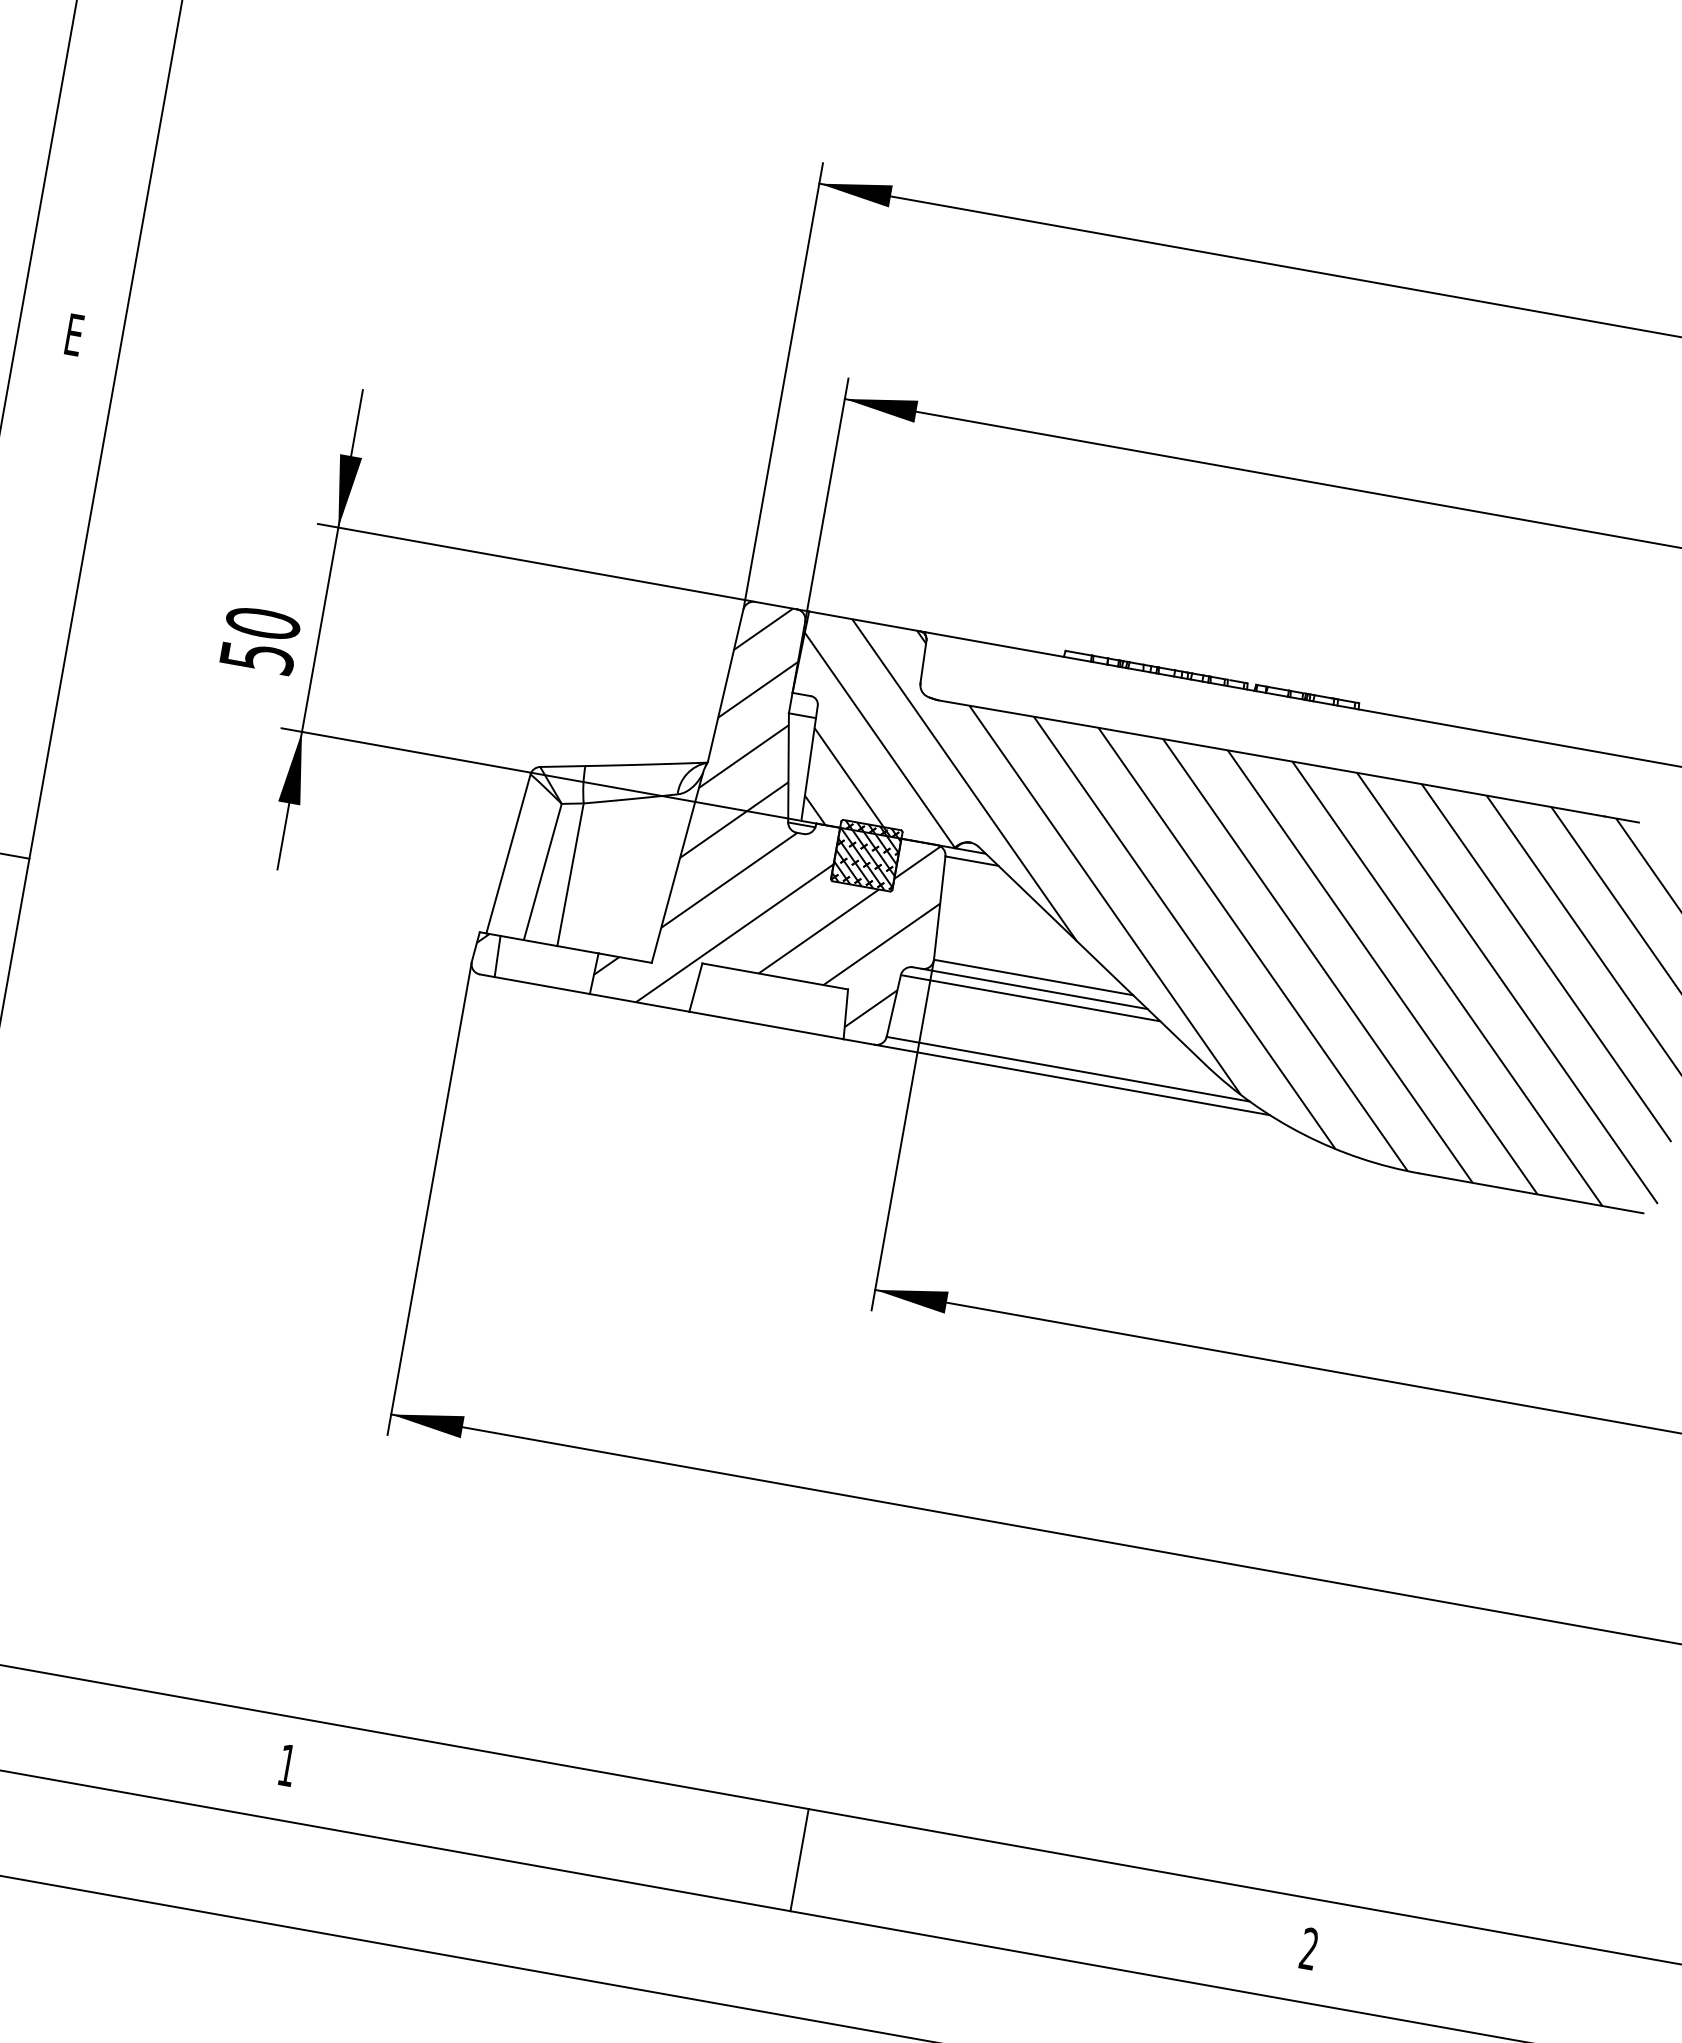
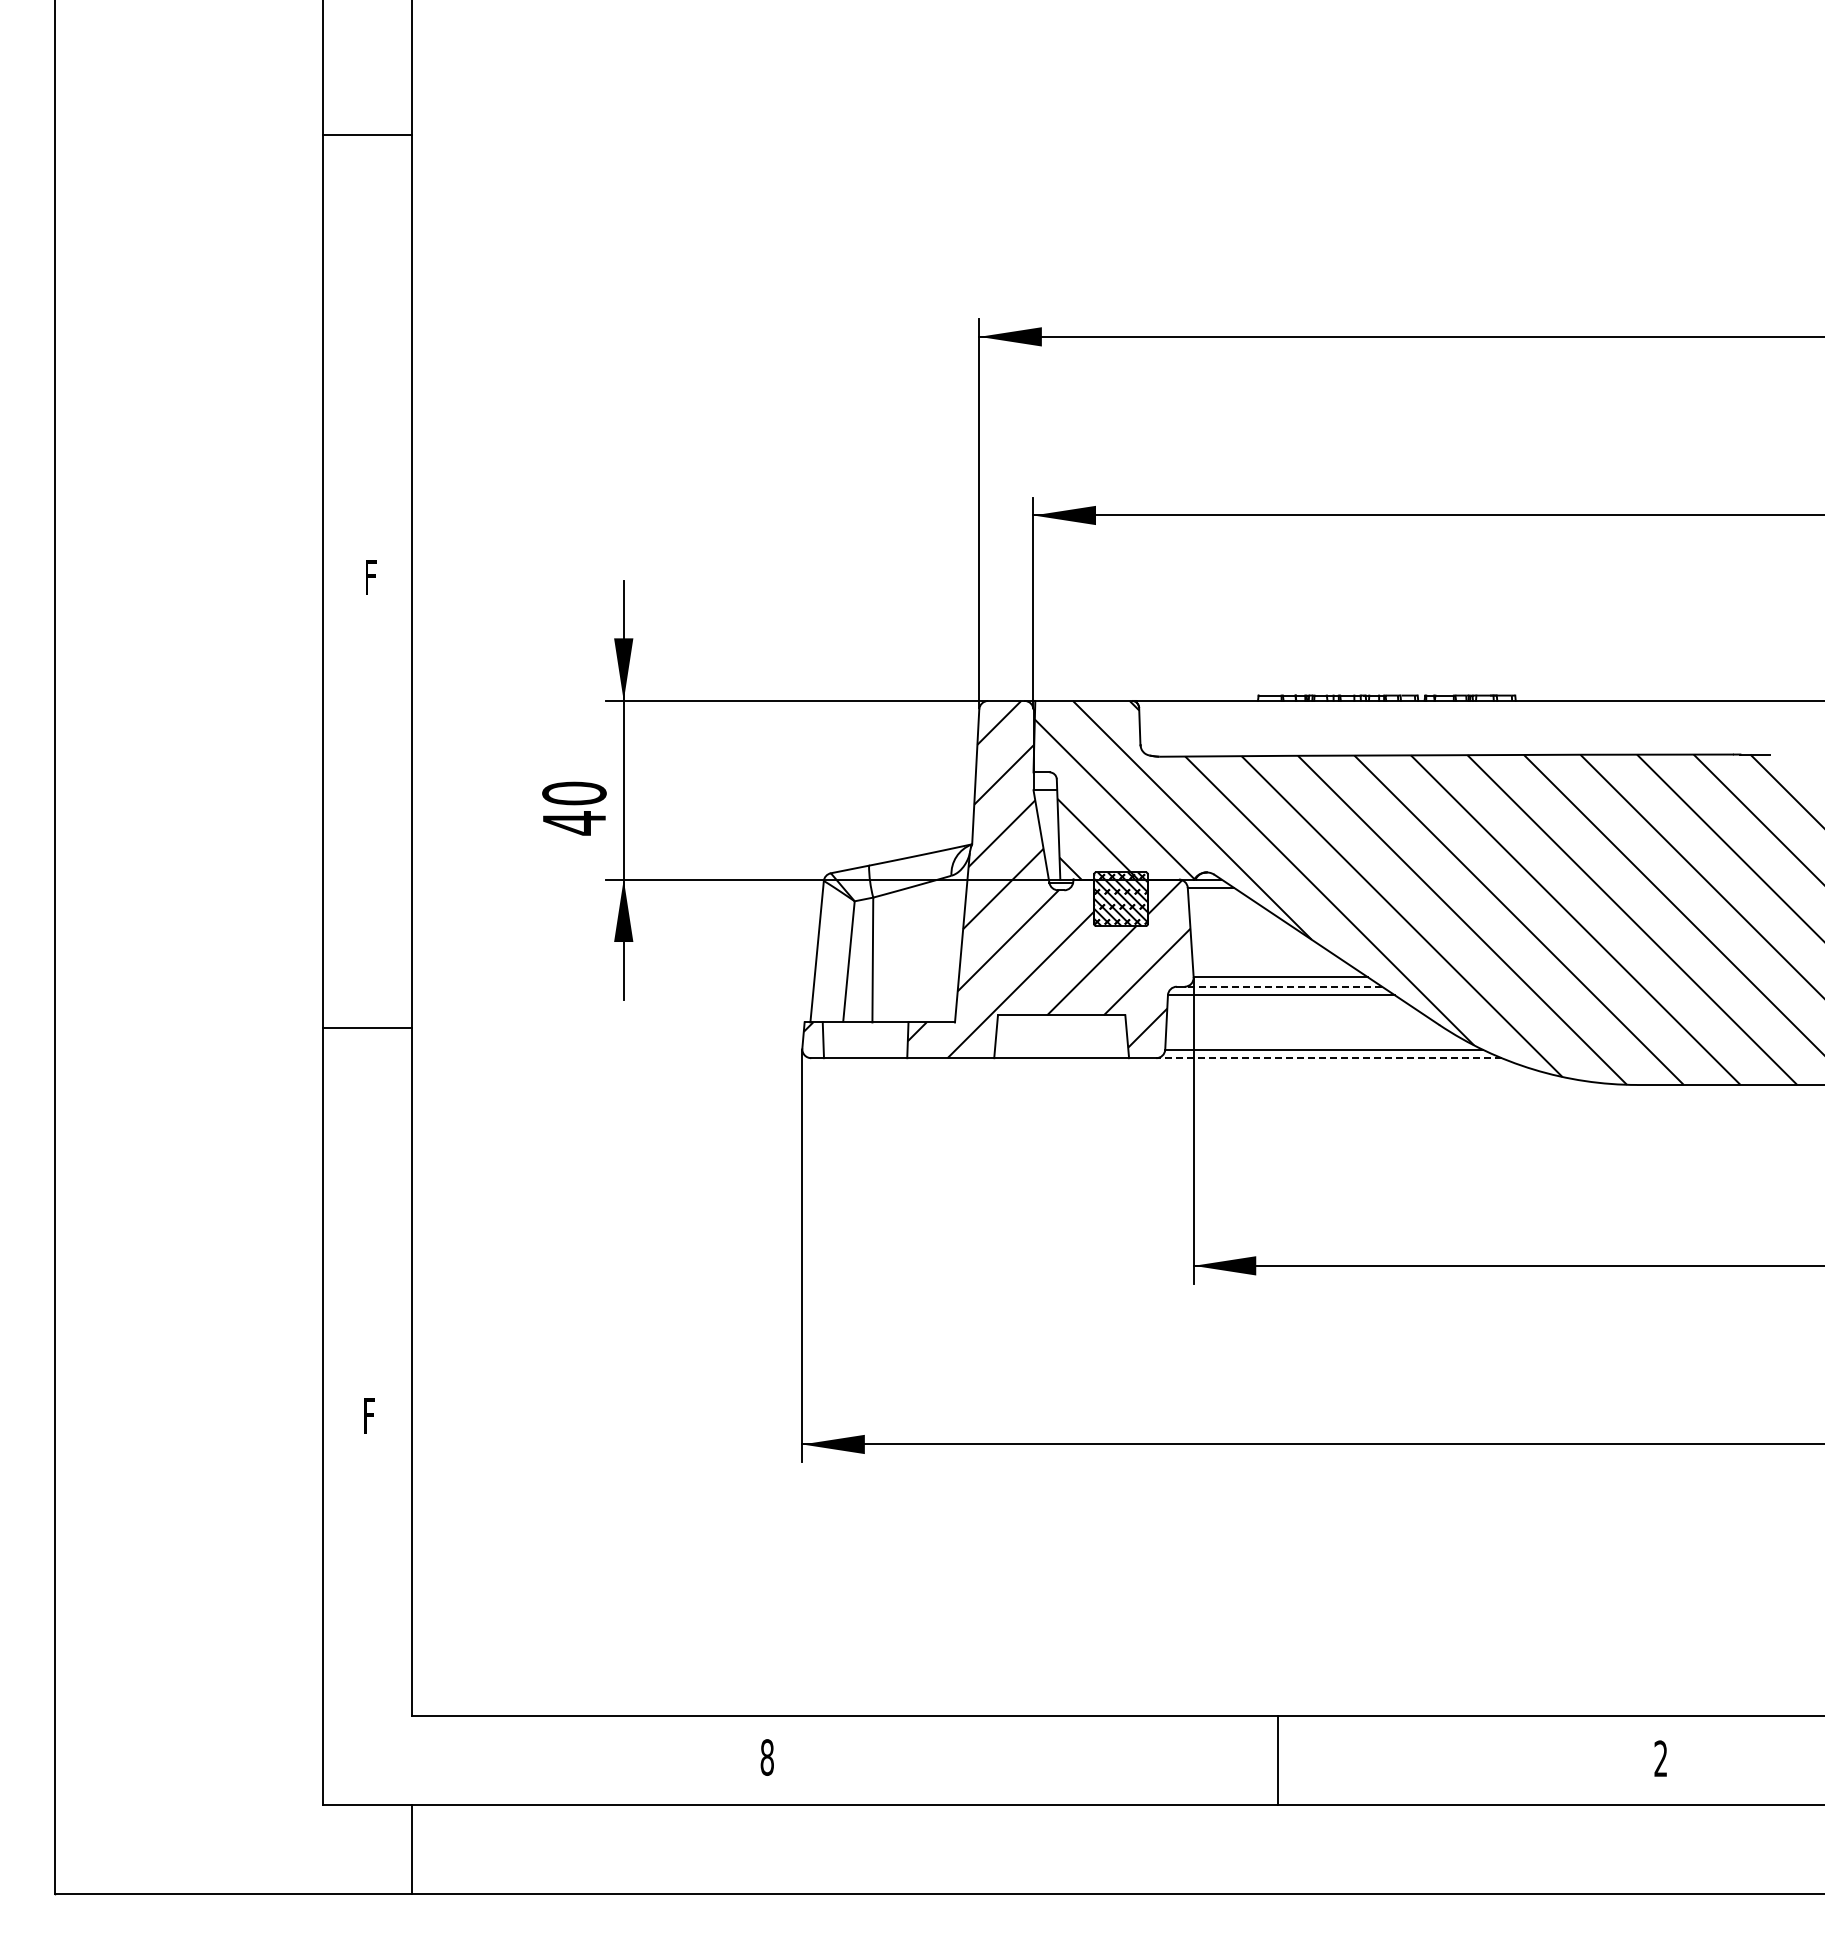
text: (73, 334) -> (370, 577), E -> F
text: (257, 657) -> (574, 823), 50 -> 40
line: (1034, 988) -> (1283, 986), solid -> dashed
line: (1072, 1080) -> (1329, 1058), solid -> dashed
text: (286, 1765) -> (766, 1757), 1 -> 8
line: (799, 1860) -> (1277, 1760), moved

